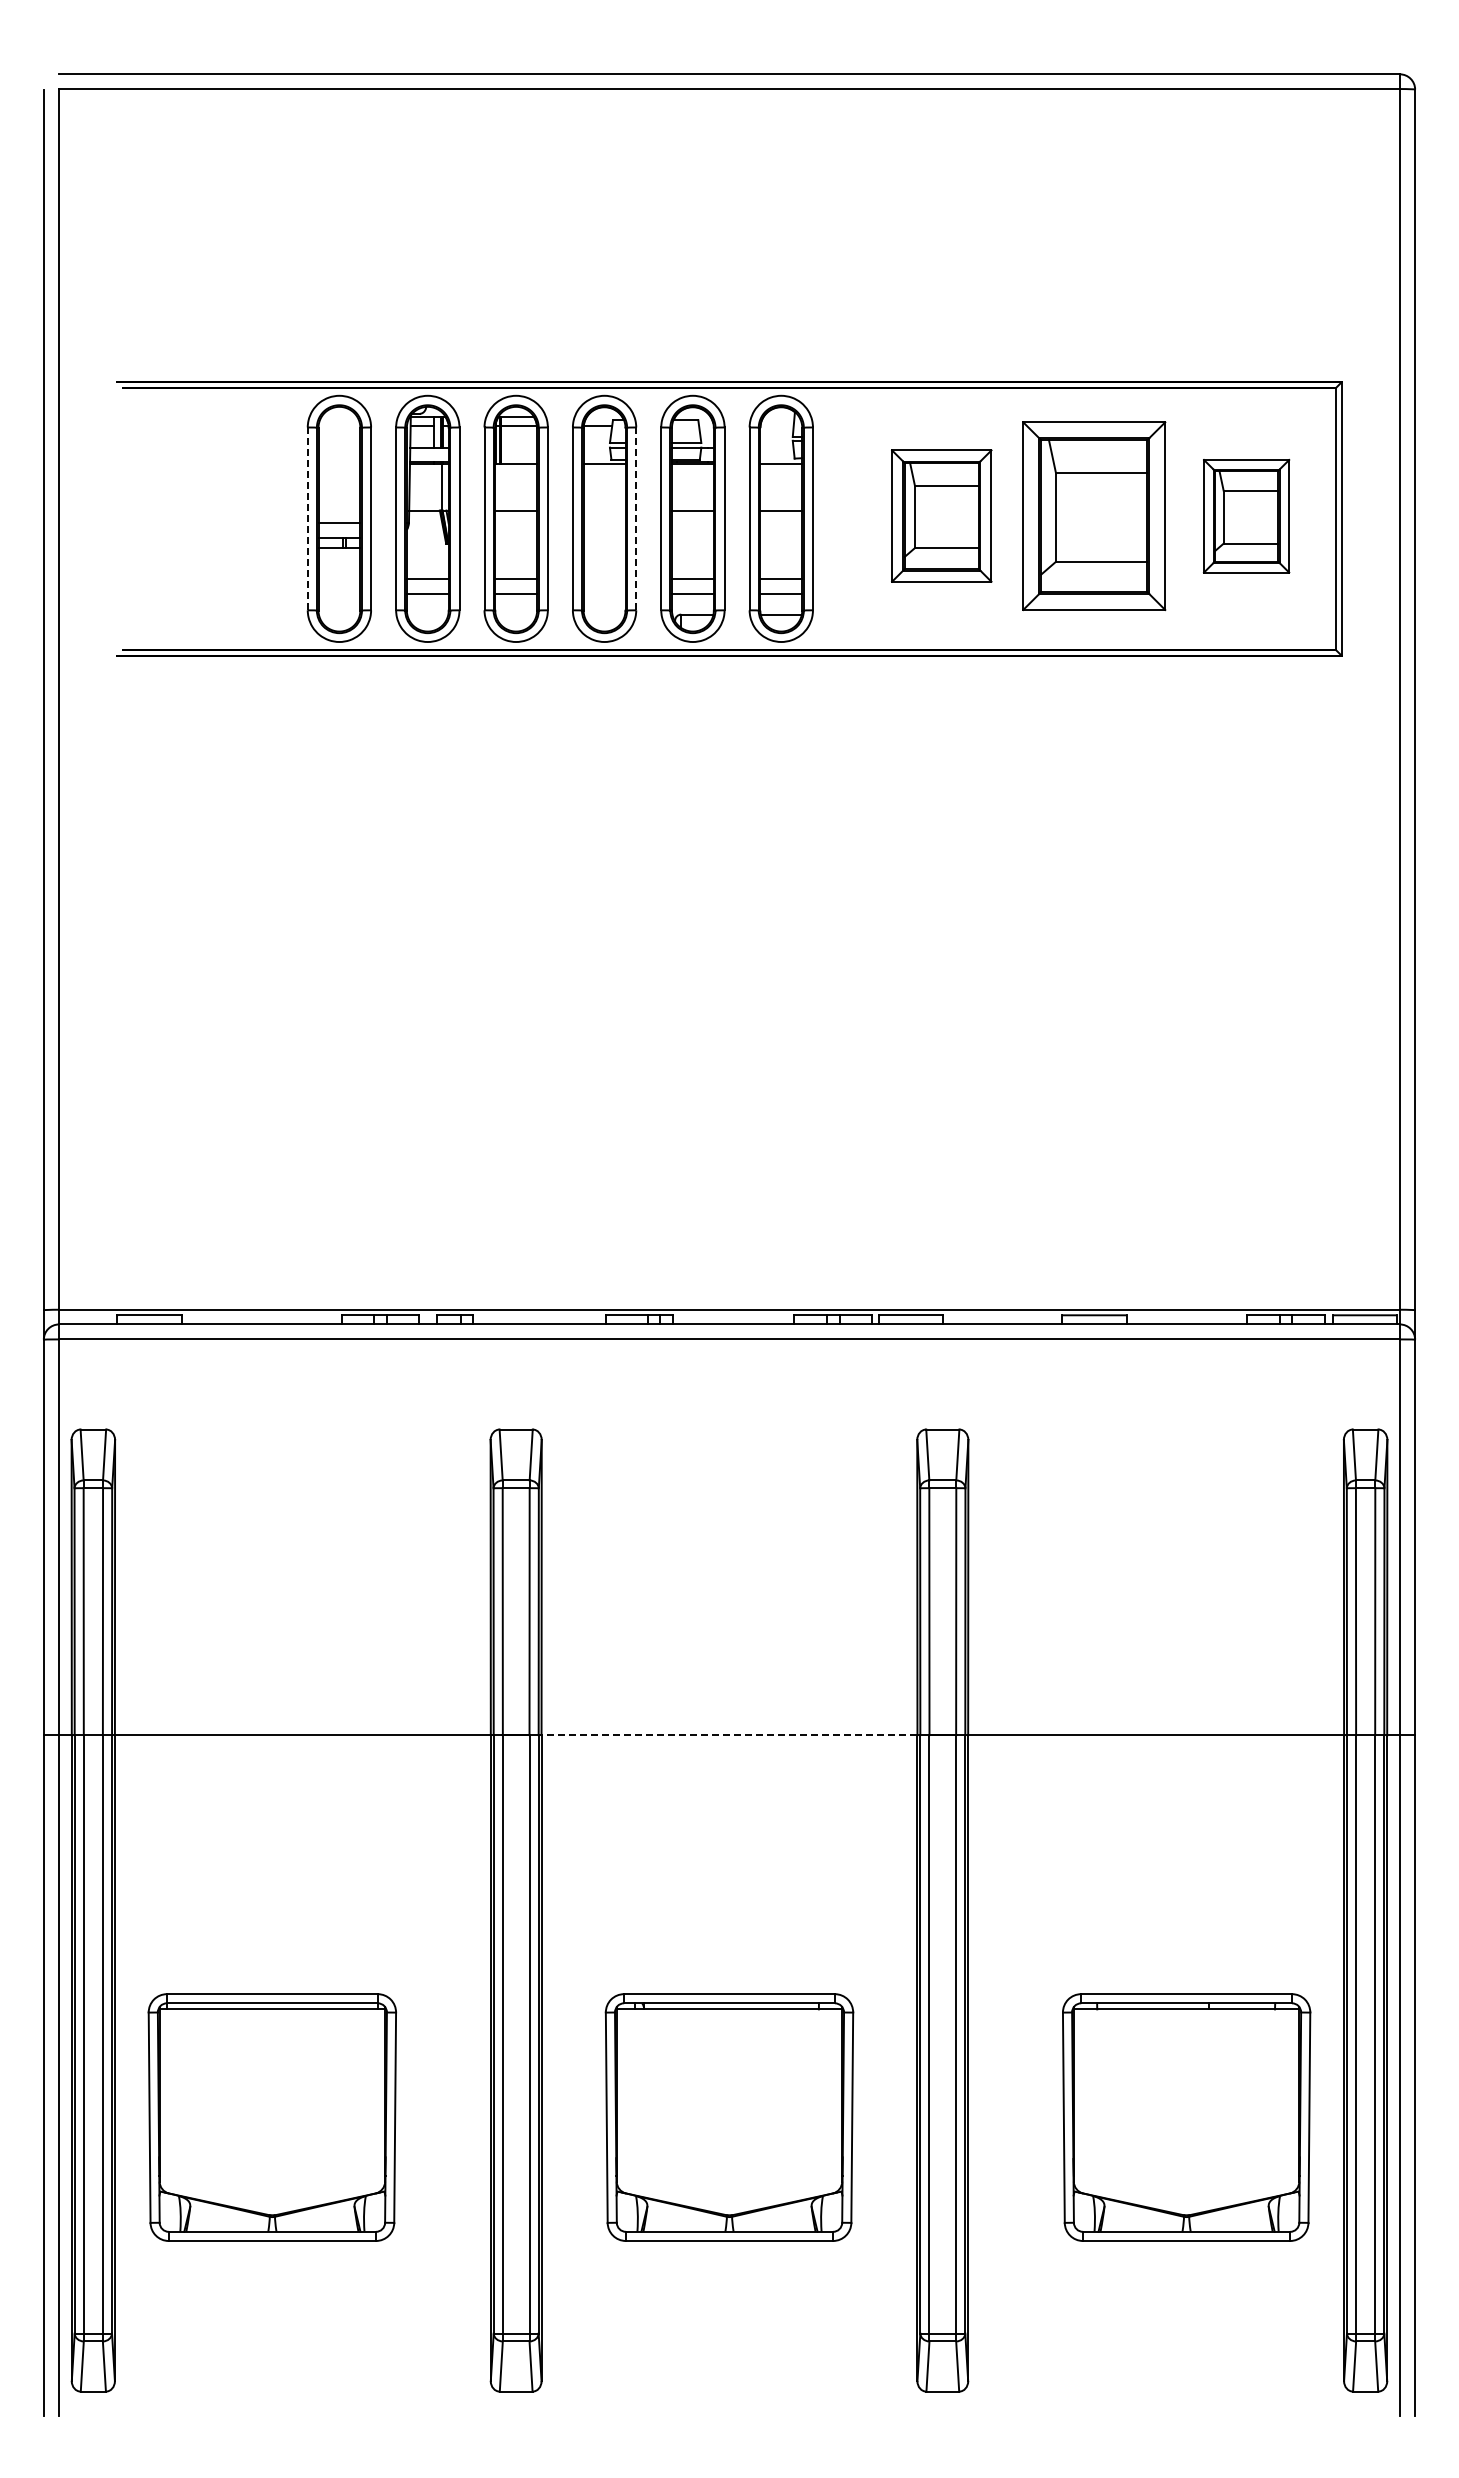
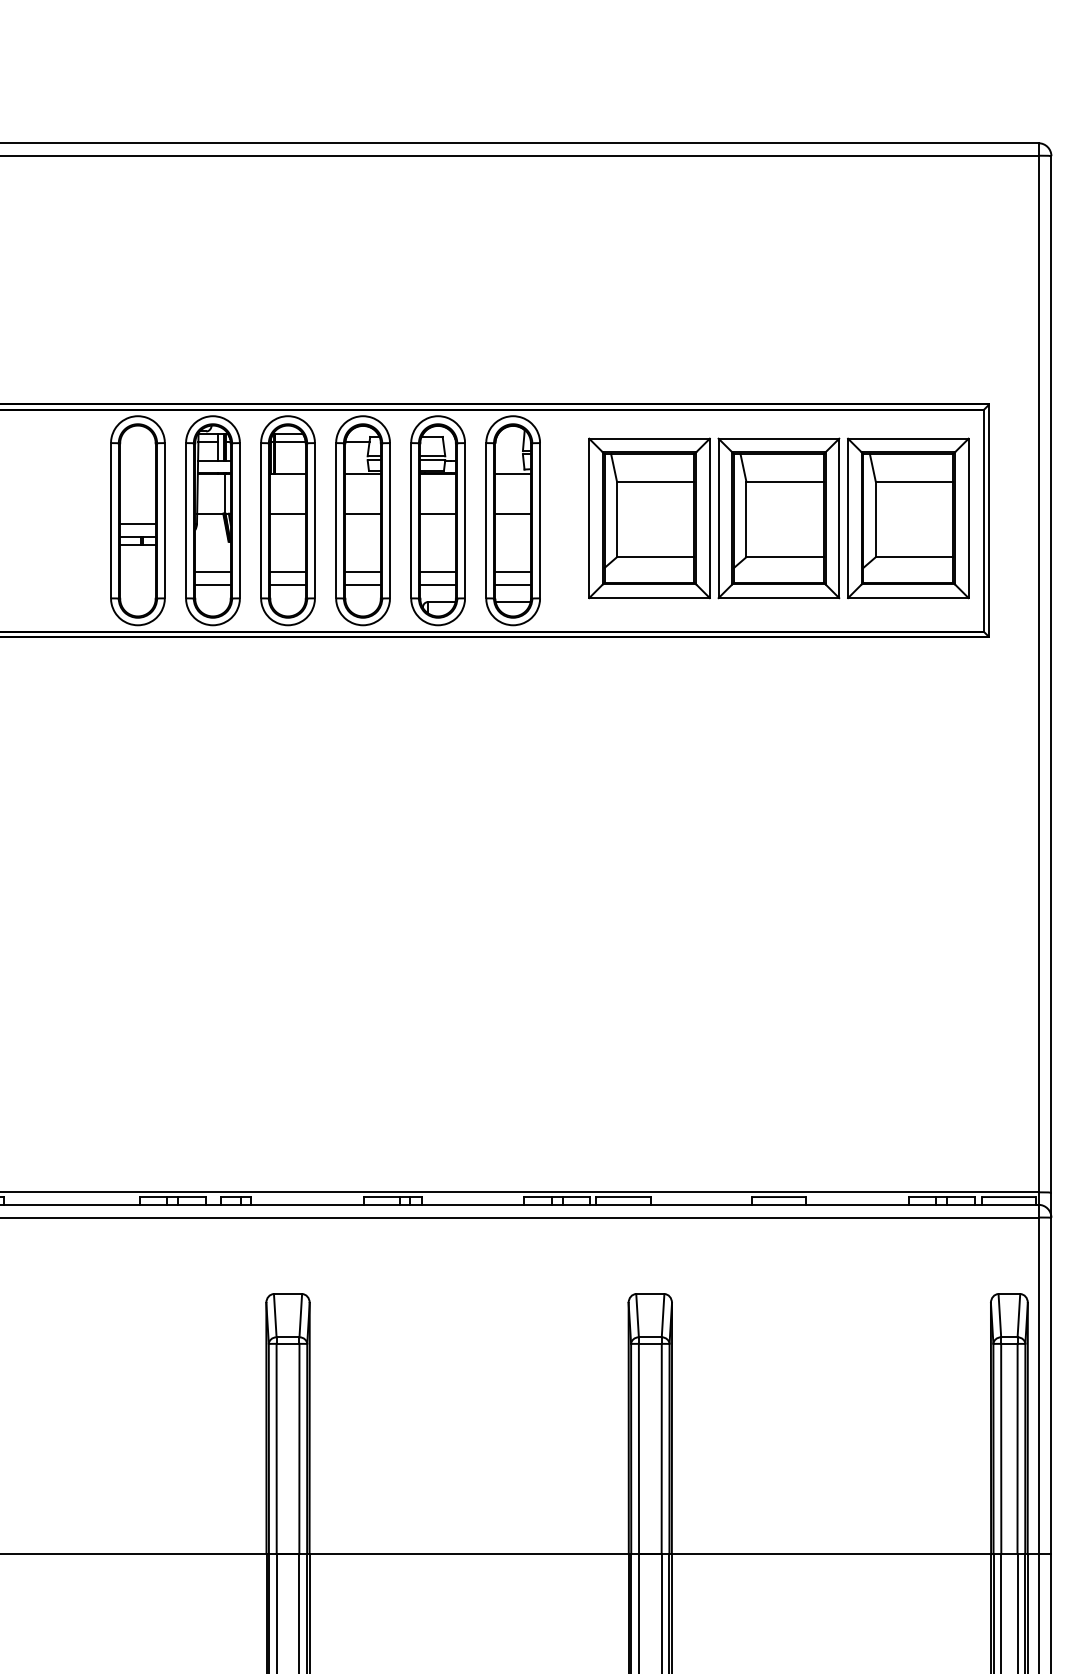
line: (604, 510) -> (363, 513), added
part: (941, 515) -> (649, 517), size x1.43
part: (1246, 516) -> (908, 518), size x1.67
line: (307, 518) -> (110, 520), dashed -> solid
line: (636, 519) -> (390, 521), dashed -> solid
line: (604, 578) -> (363, 571), added
line: (604, 594) -> (363, 584), added
line: (729, 1735) -> (469, 1553), dashed -> solid

